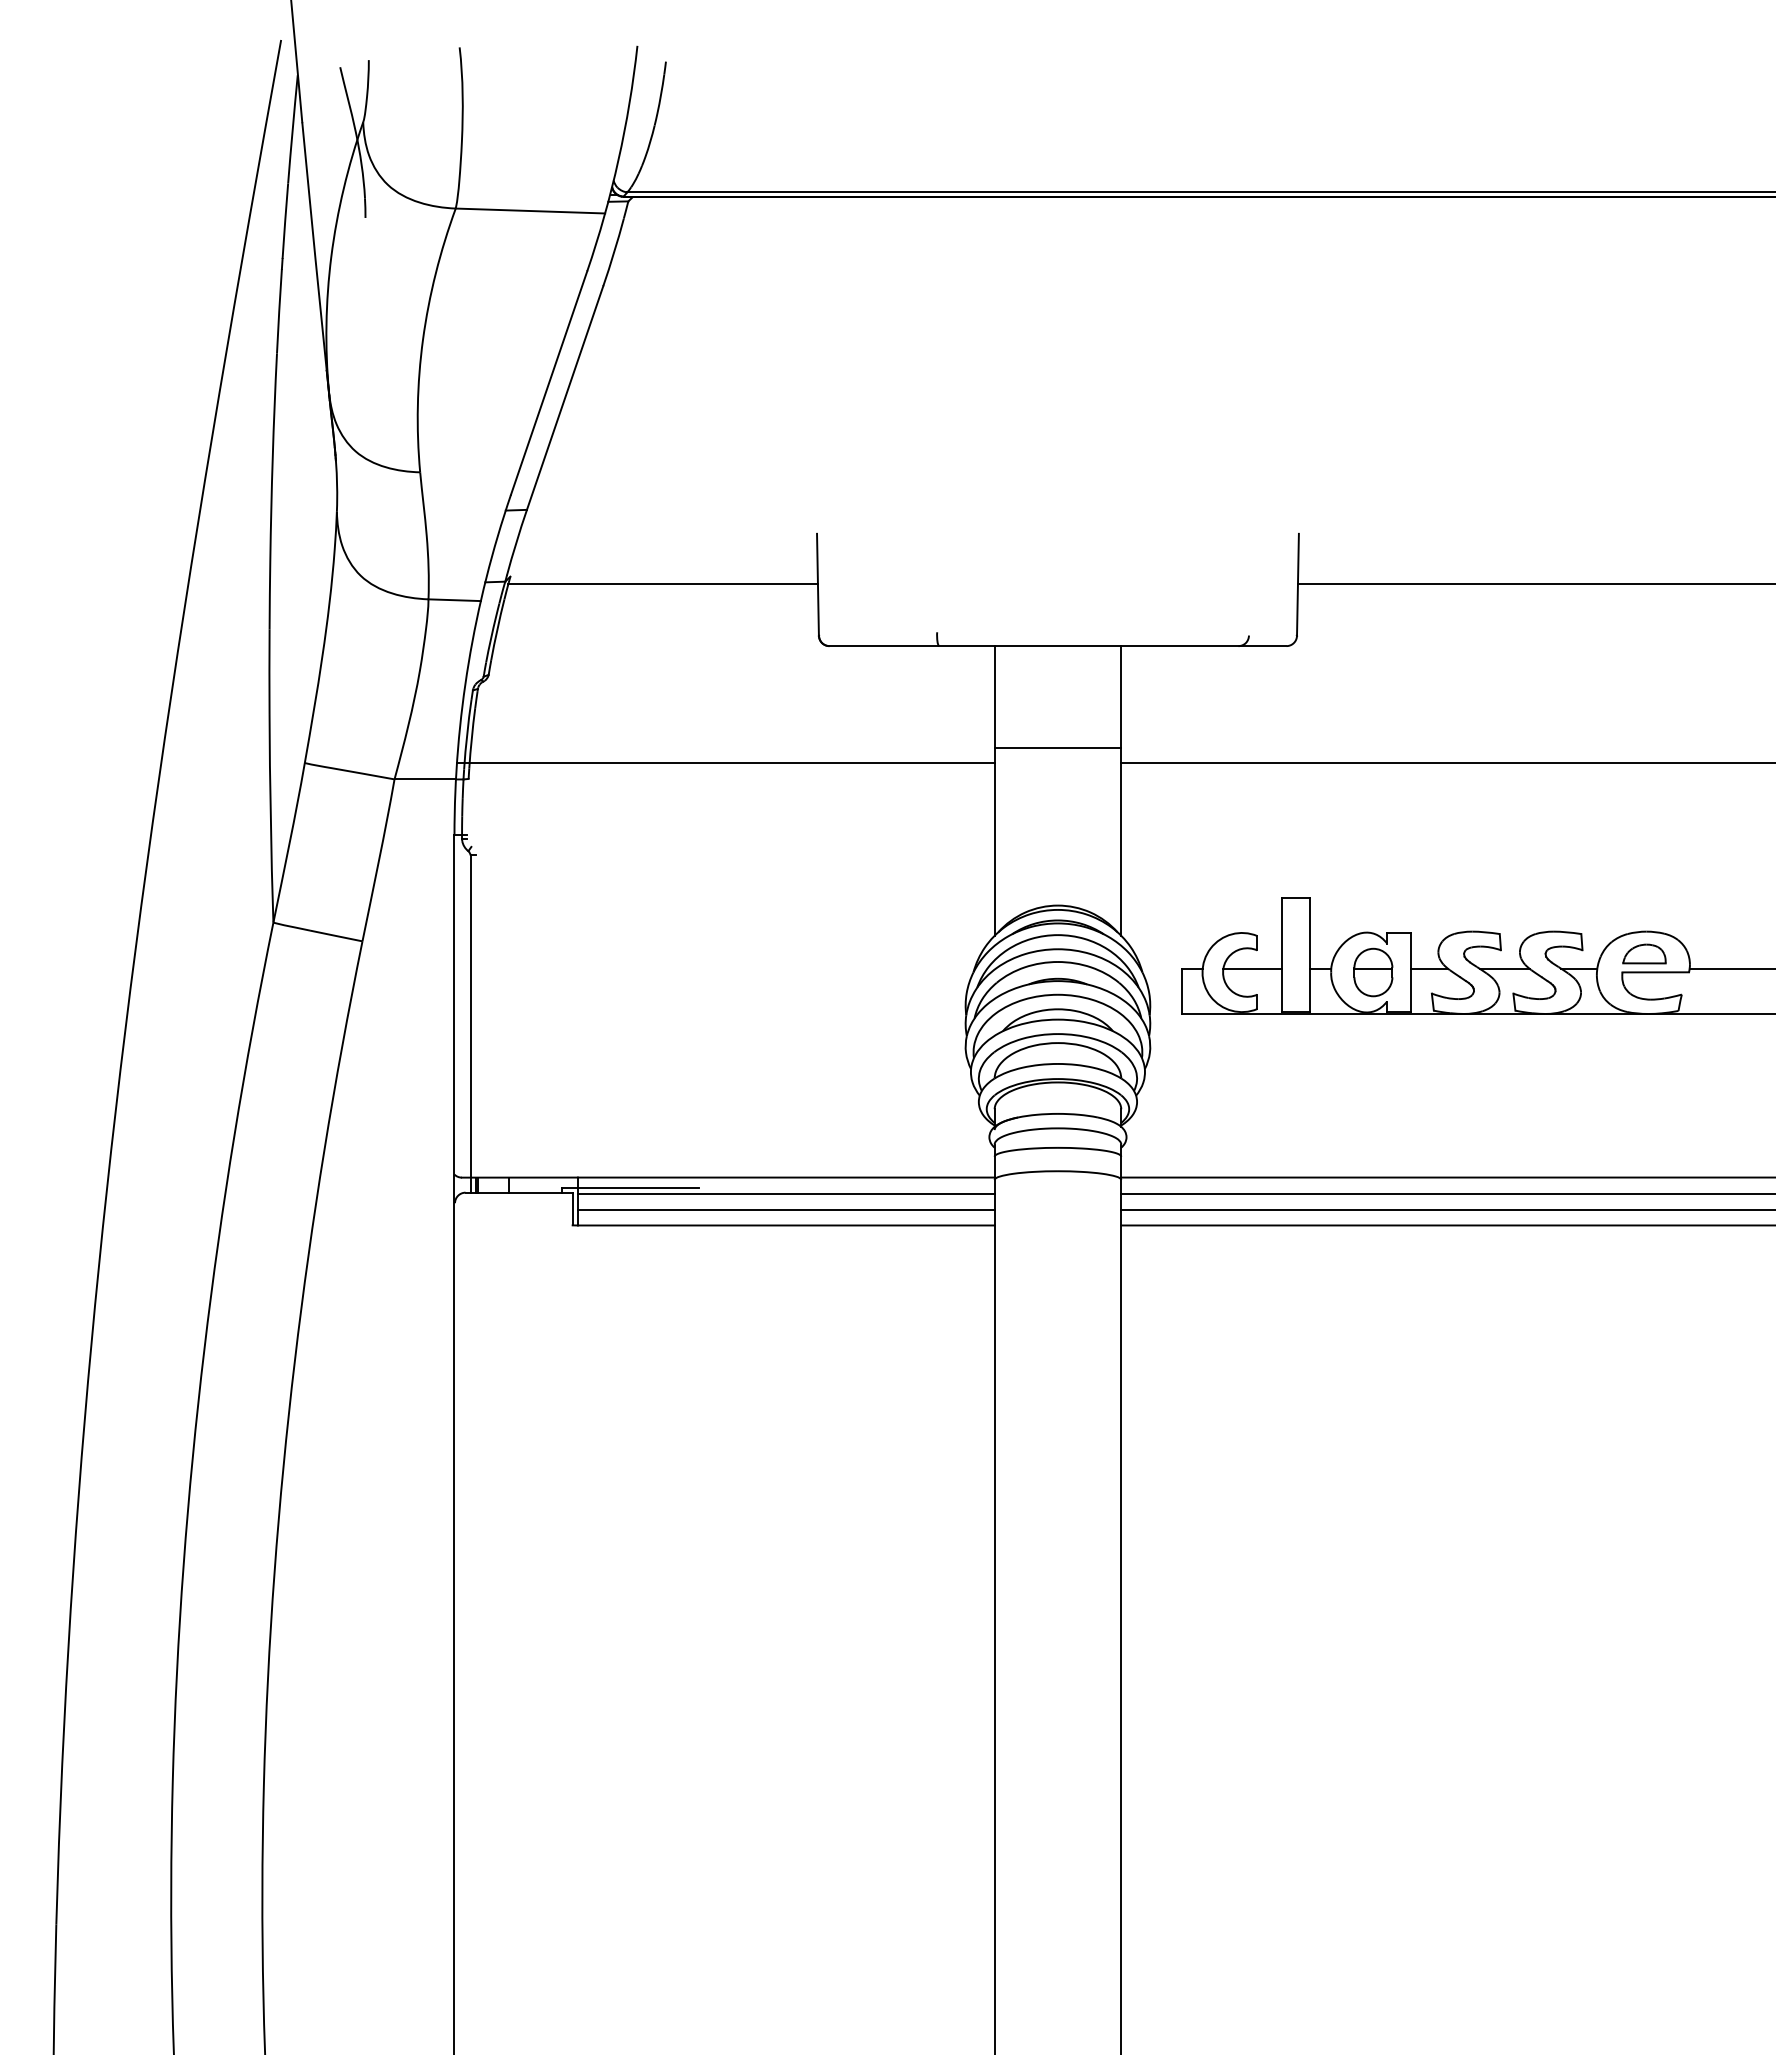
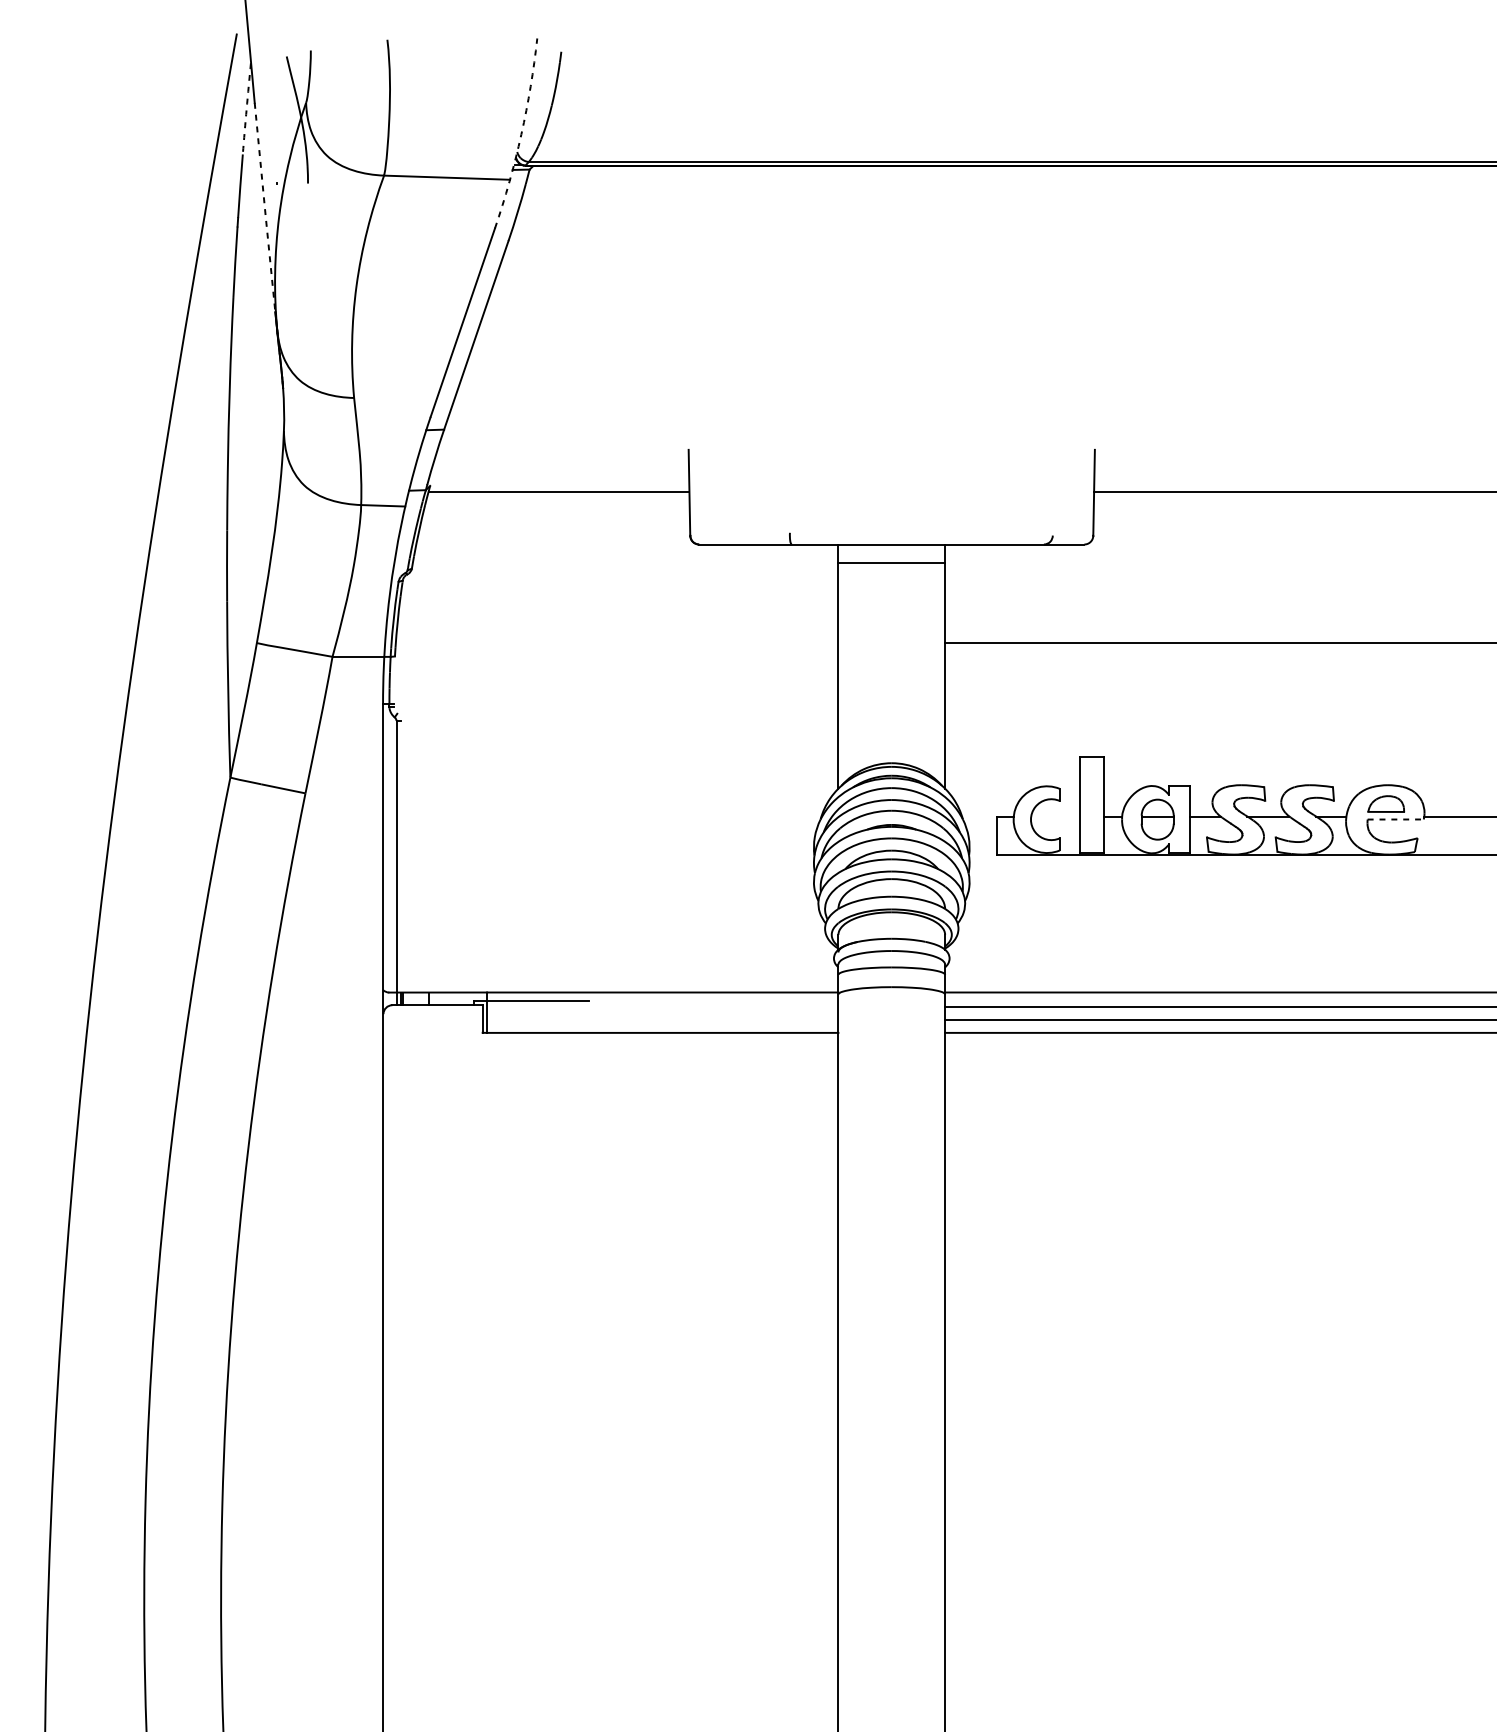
arc: (292, 129) -> (246, 108), solid -> dashed
arc: (618, 159) -> (521, 134), solid -> dashed
line: (314, 246) -> (265, 207), solid -> dashed
line: (1057, 748) -> (891, 563), moved
line: (725, 762) -> (611, 642), removed
line: (1252, 968) -> (1055, 816), removed
line: (1656, 972) -> (1396, 819), solid -> dashed
line: (785, 1194) -> (662, 1006), removed
line: (785, 1210) -> (662, 1020), removed

